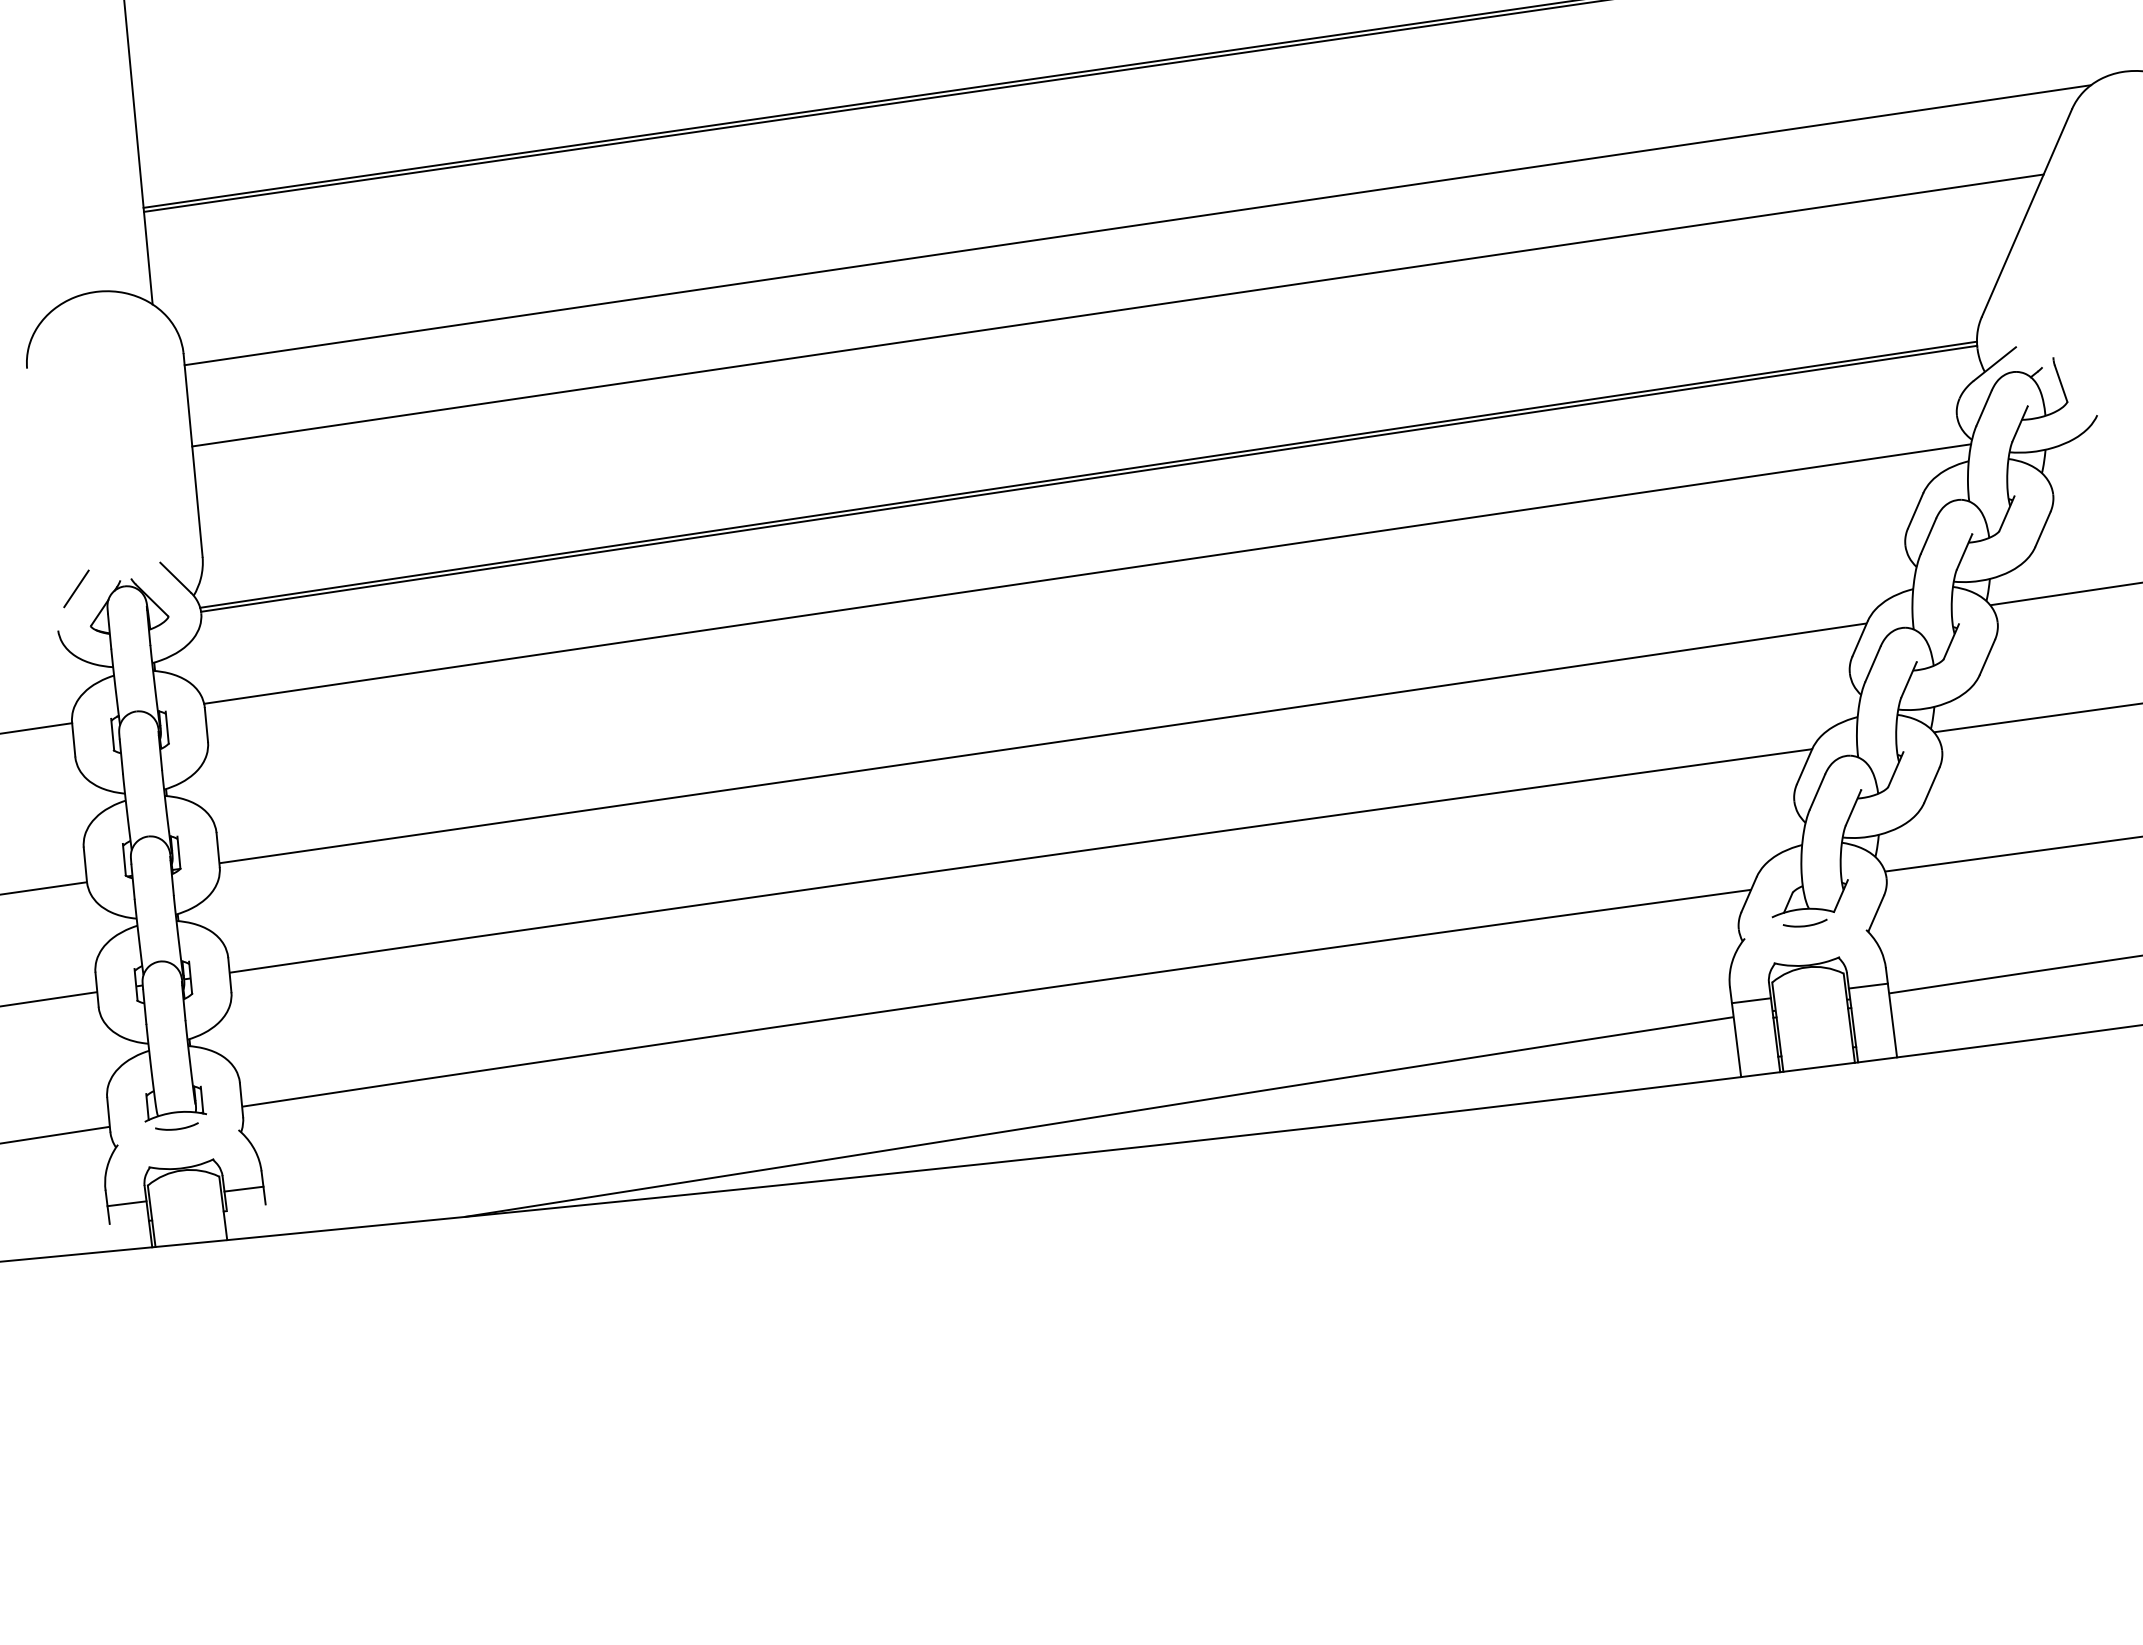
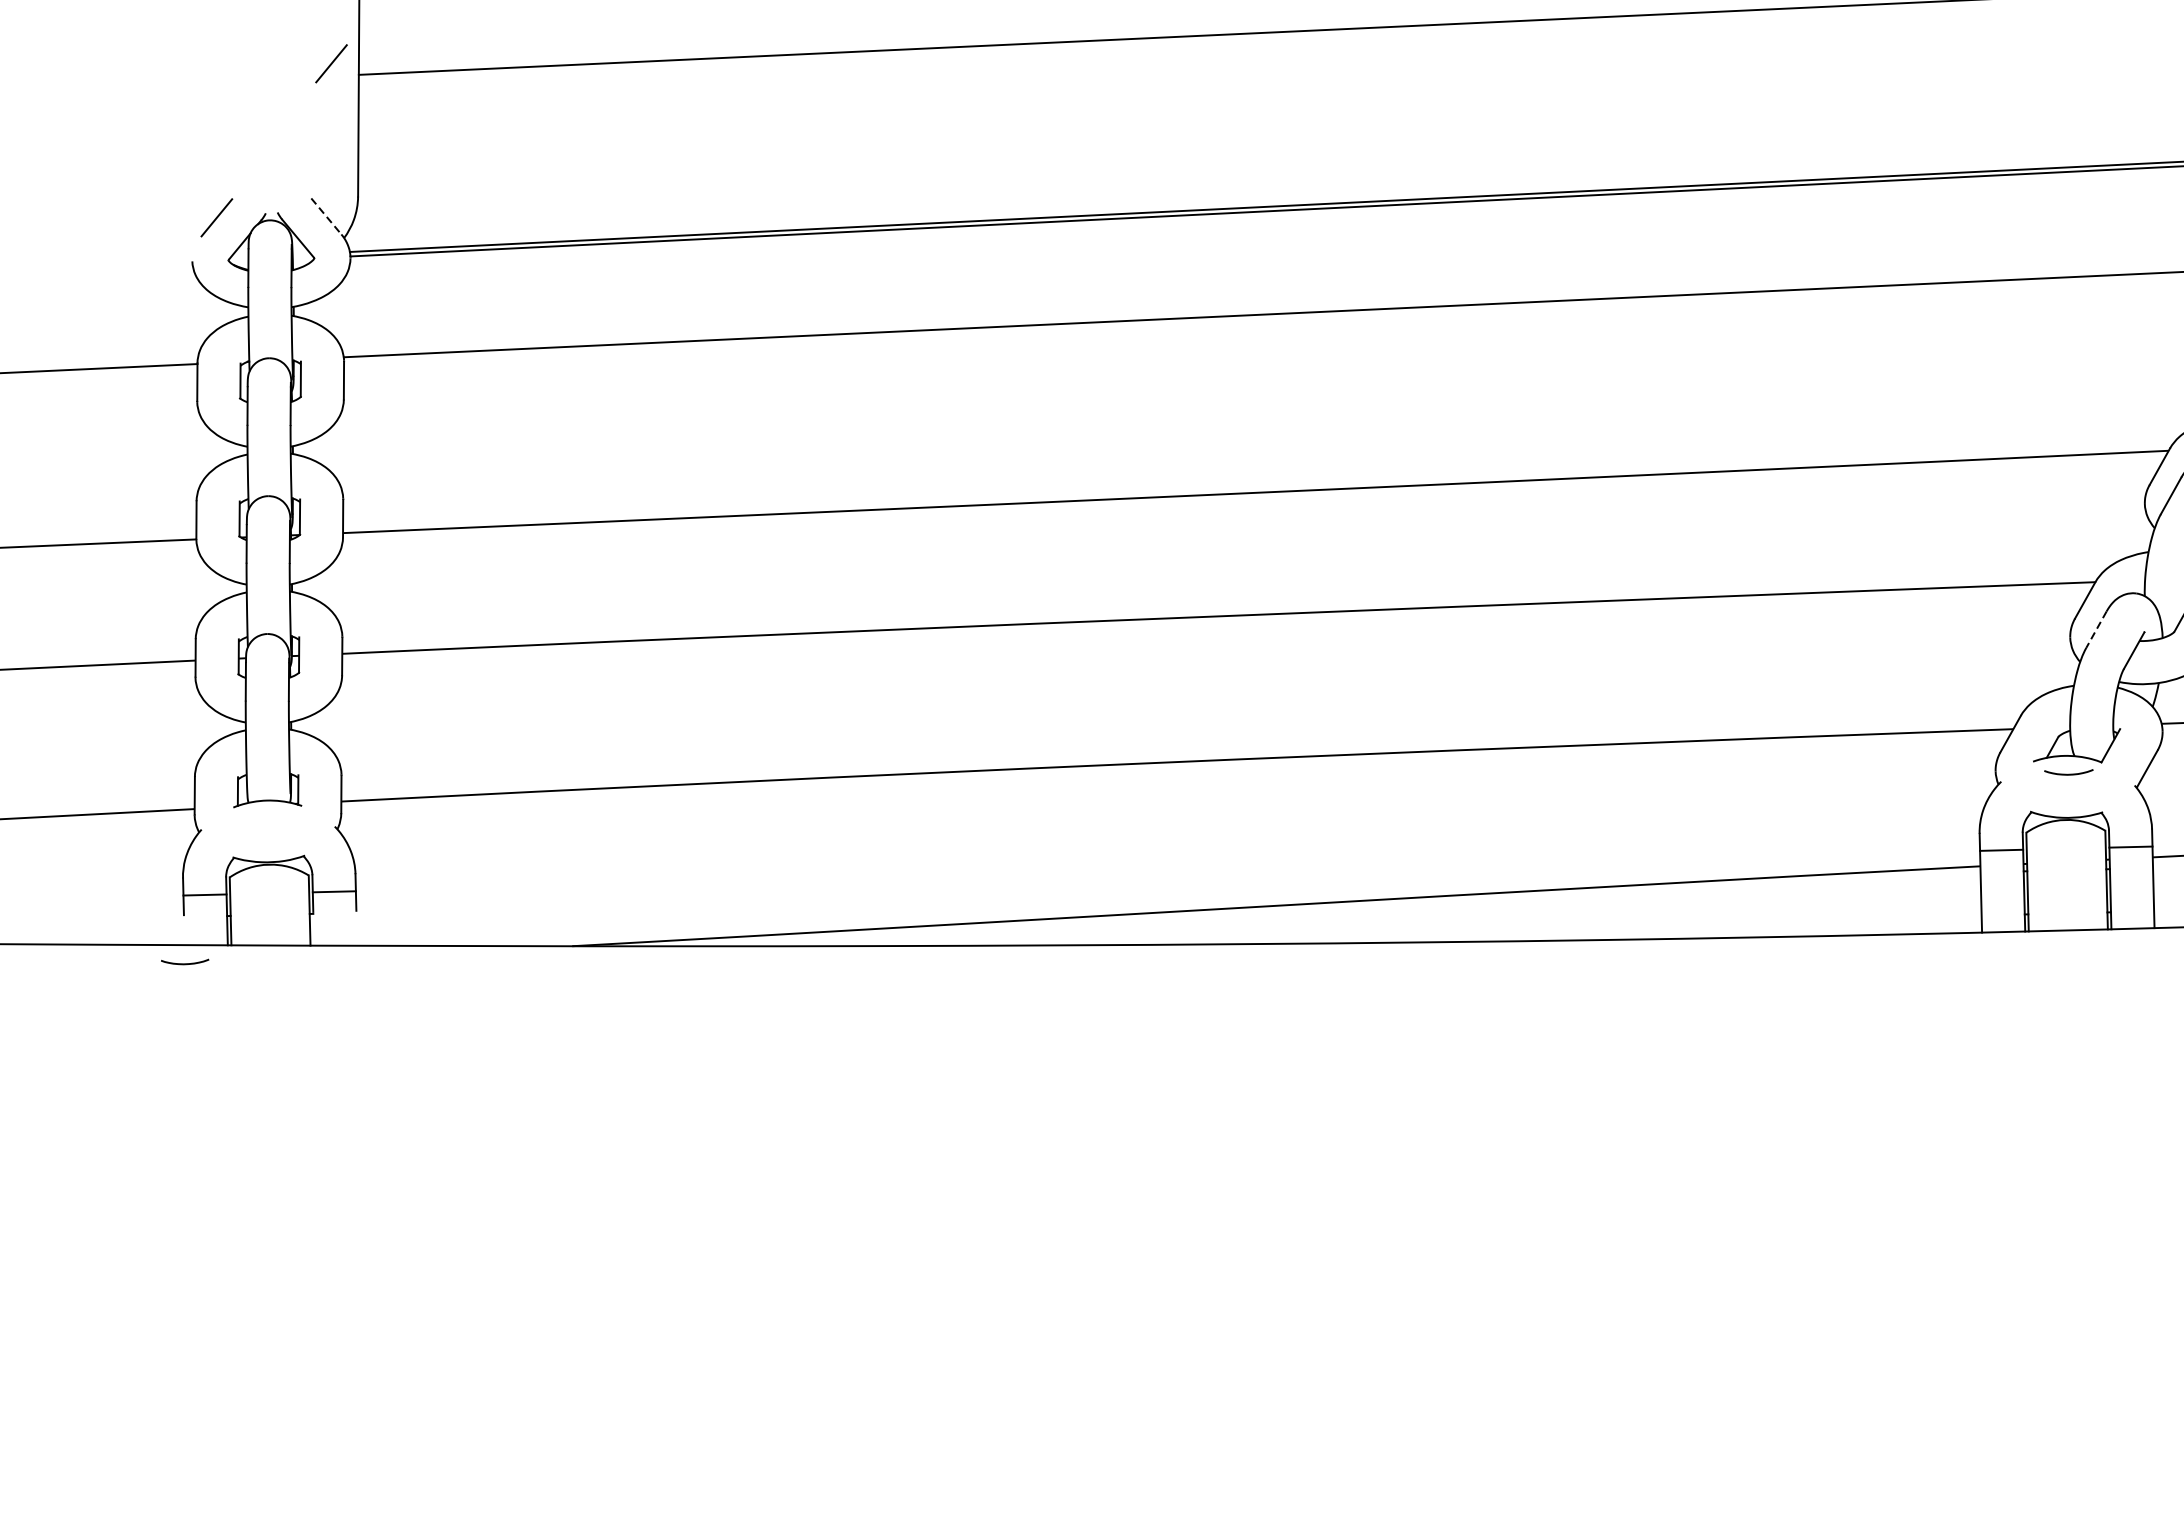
line: (166, 438) -> (331, 63), added
line: (175, 578) -> (326, 217), solid -> dashed
line: (1817, 792) -> (2096, 630), solid -> dashed
curve: (176, 1128) -> (184, 963), moved

